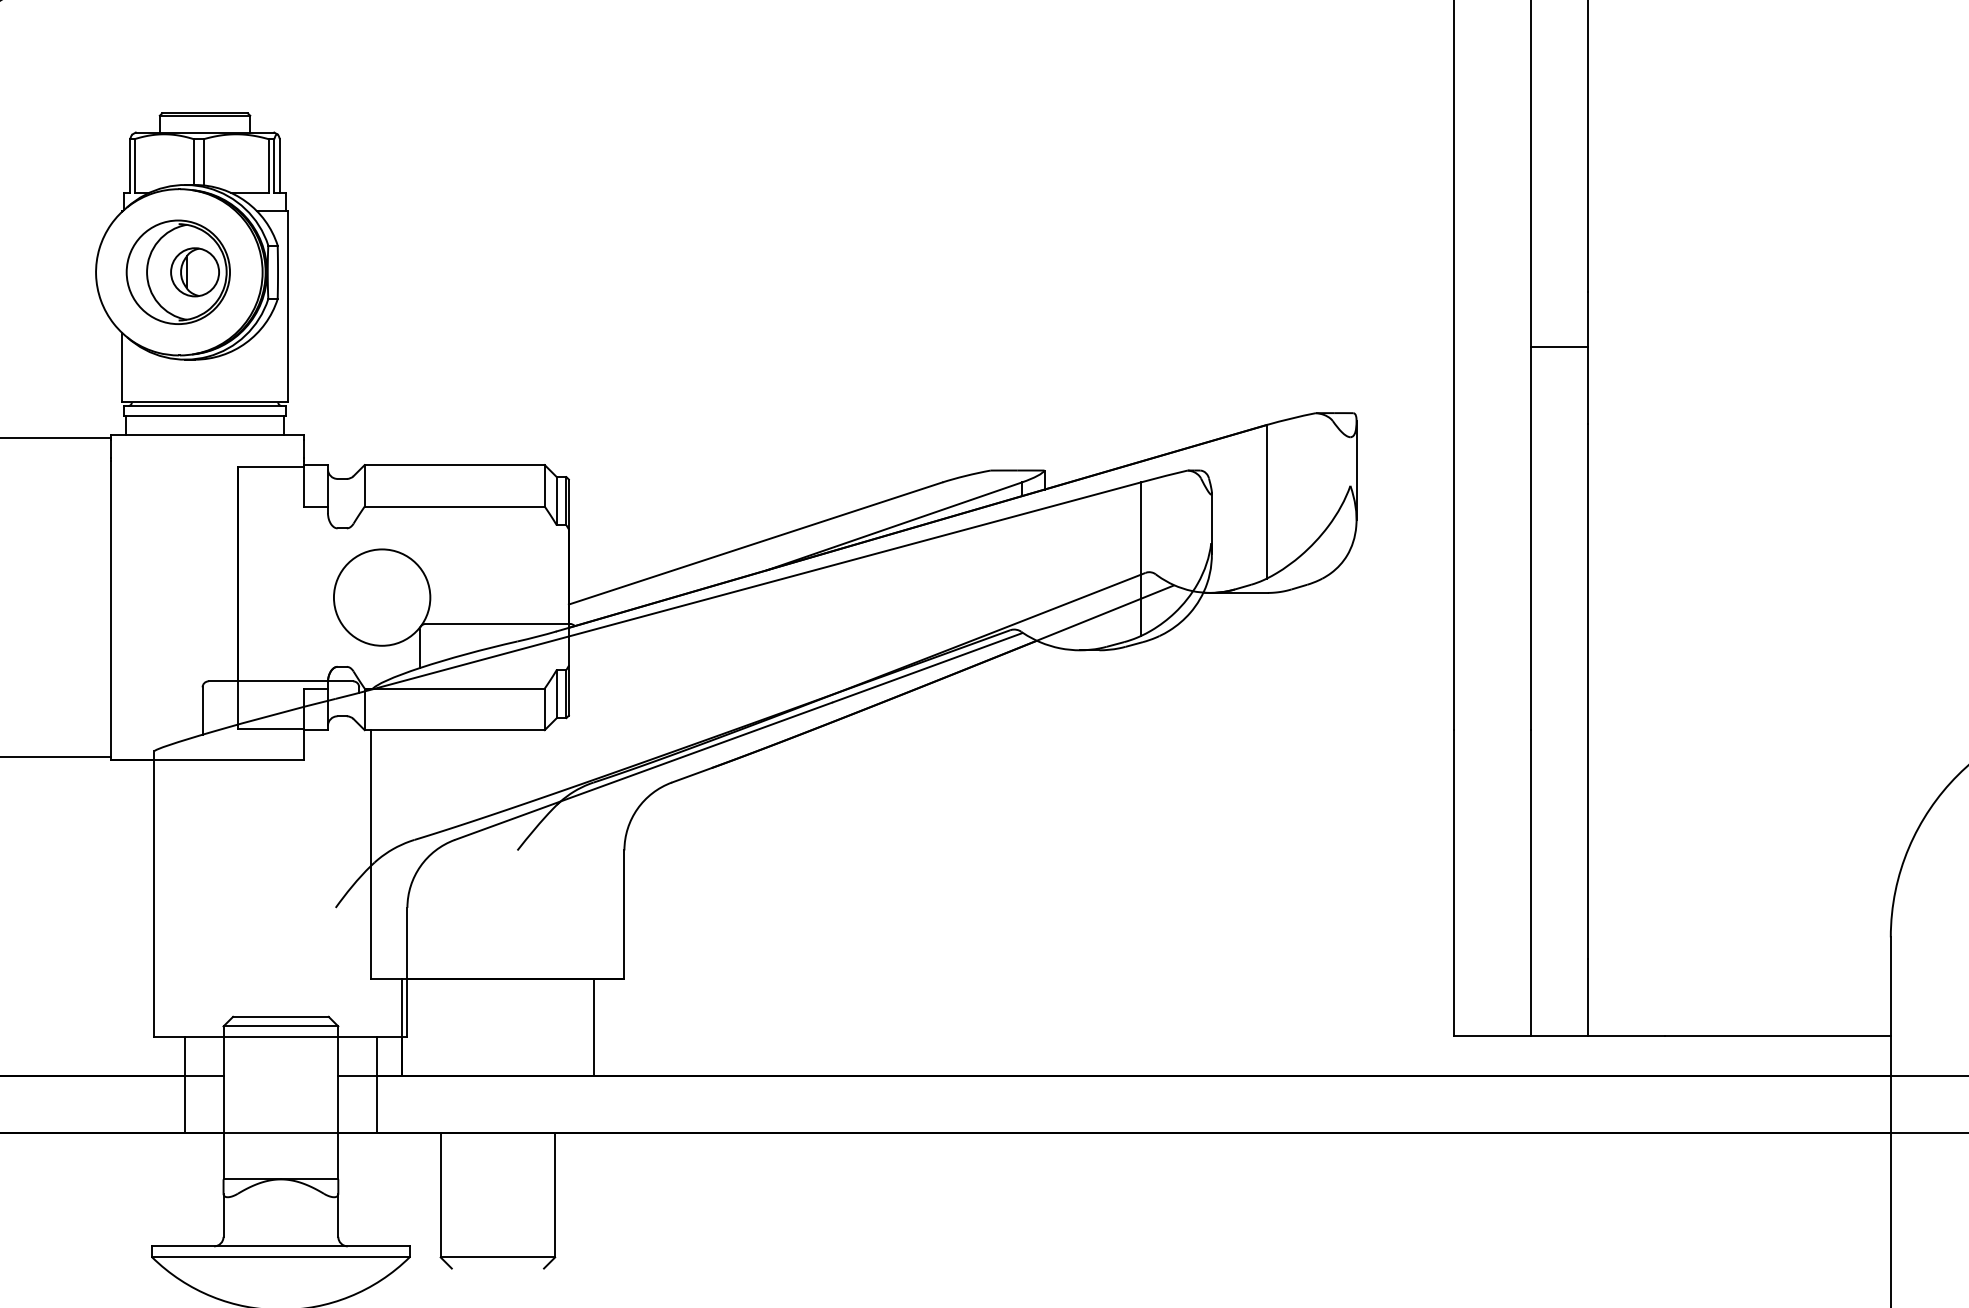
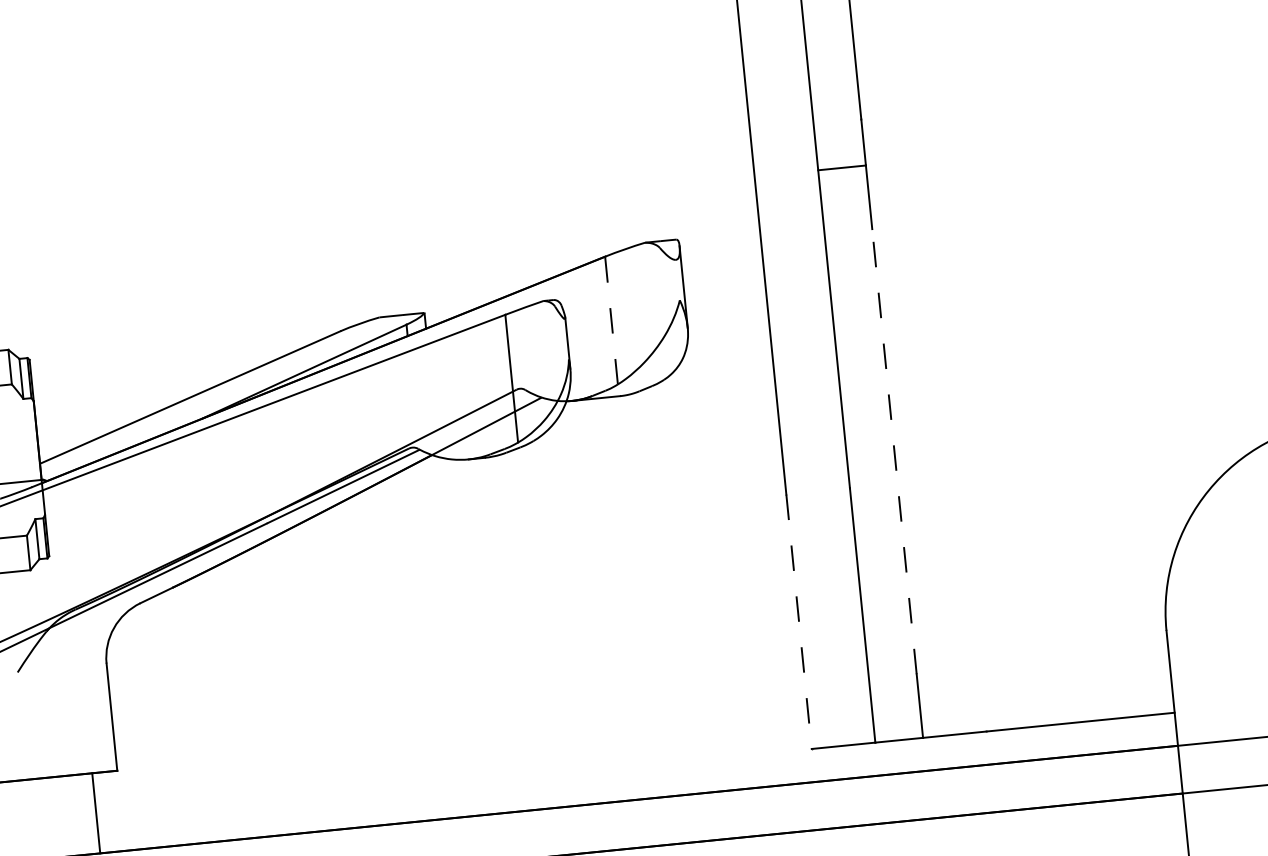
line: (1266, 501) -> (611, 320), solid -> dashed
line: (1588, 691) -> (894, 451), solid -> dashed
line: (1454, 883) -> (799, 622), solid -> dashed

